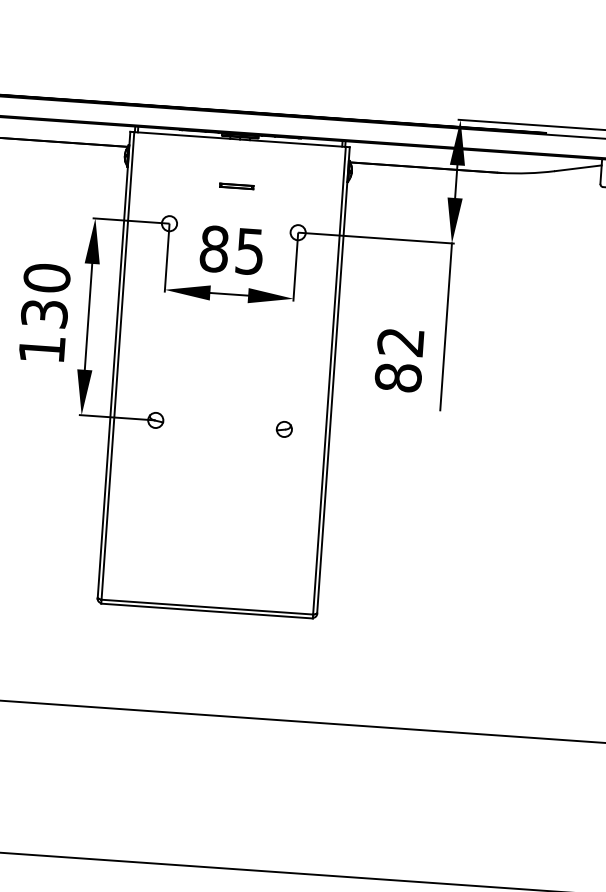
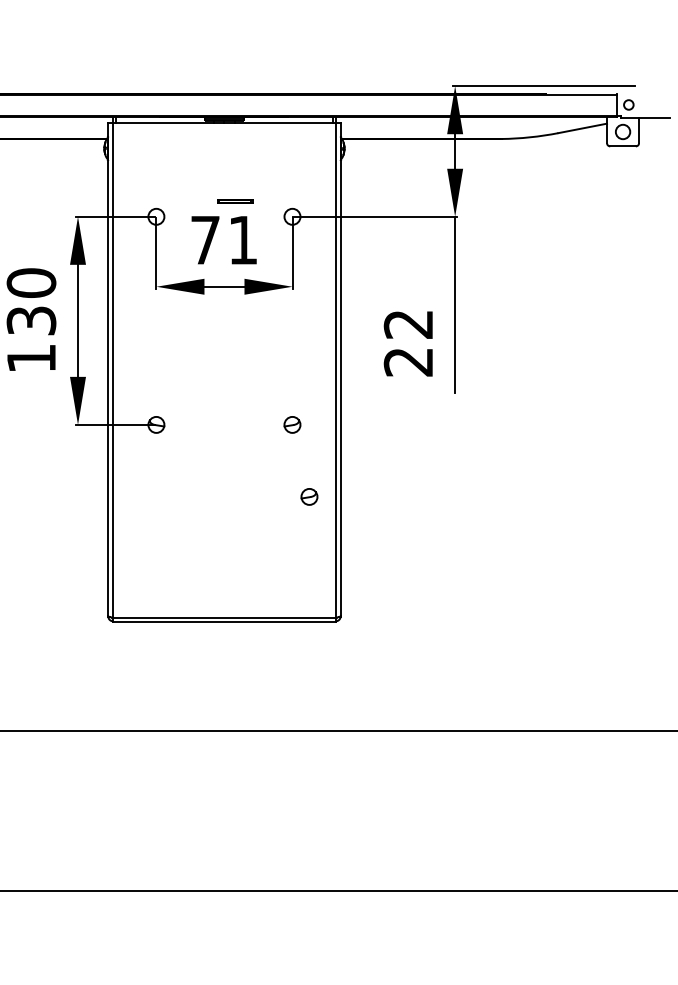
line: (236, 185) -> (235, 200), moved
text: (231, 250) -> (223, 240), 85 -> 71
text: (398, 377) -> (408, 361), 82 -> 22
part: (295, 498) -> (309, 496), added

